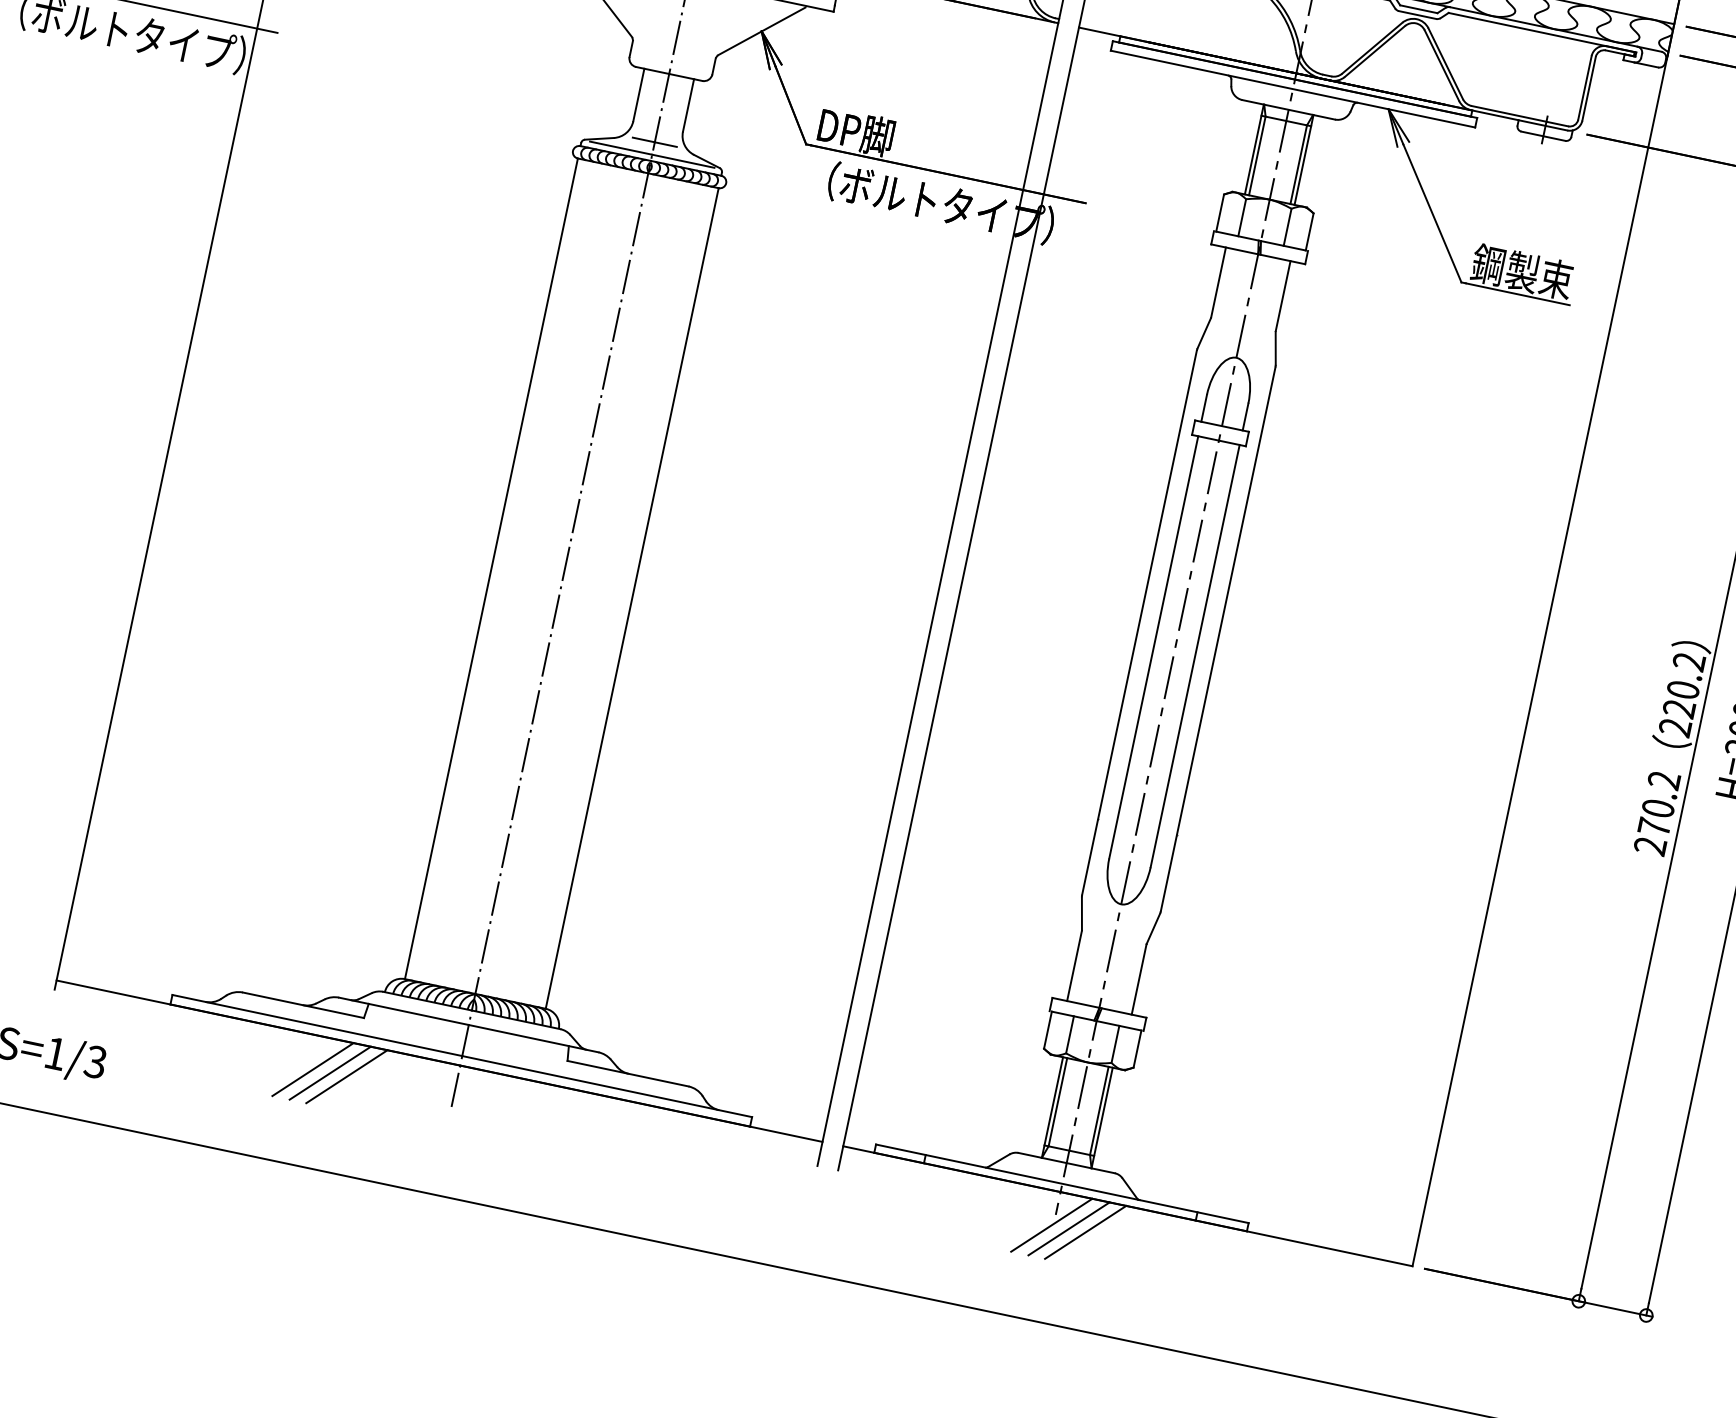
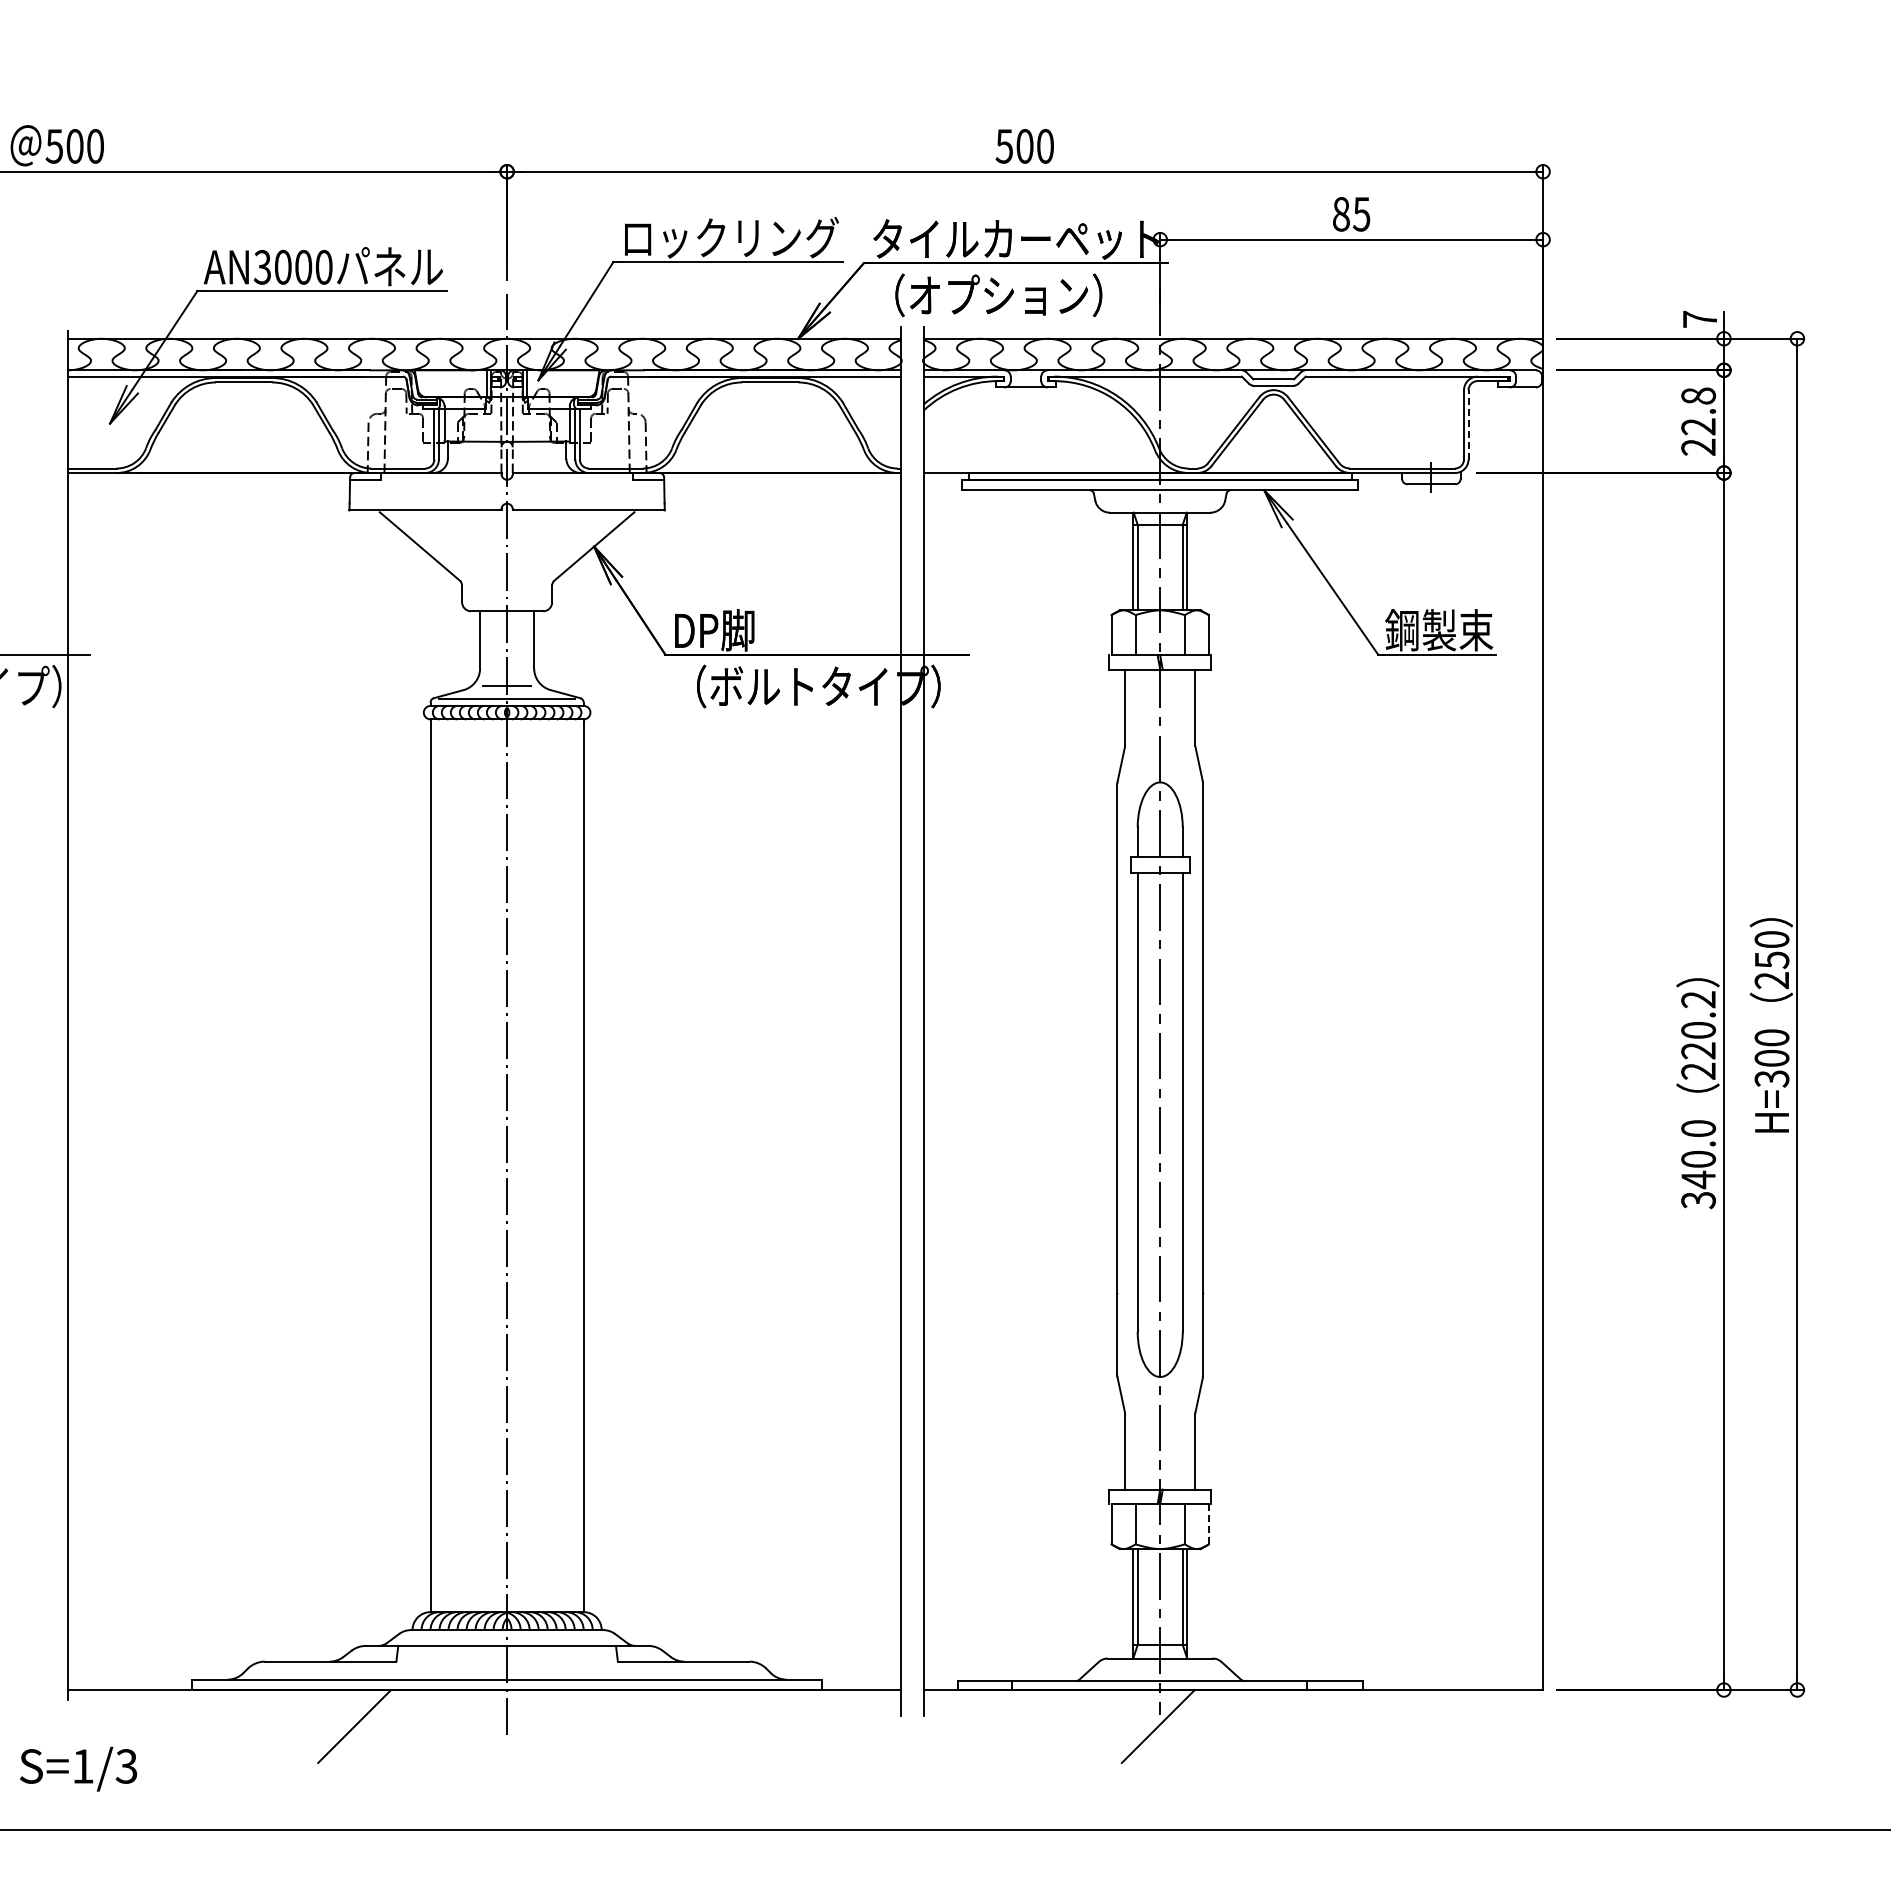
line: (1589, 88) -> (1468, 424), solid -> dashed
text: (1657, 813) -> (1698, 1164), 270.2 -> 340.0
line: (1137, 1049) -> (1208, 1524), solid -> dashed
line: (329, 1073) -> (372, 1726), removed
line: (346, 1076) -> (391, 1726), removed
line: (1068, 1228) -> (1176, 1726), removed
line: (1085, 1232) -> (1194, 1726), removed

